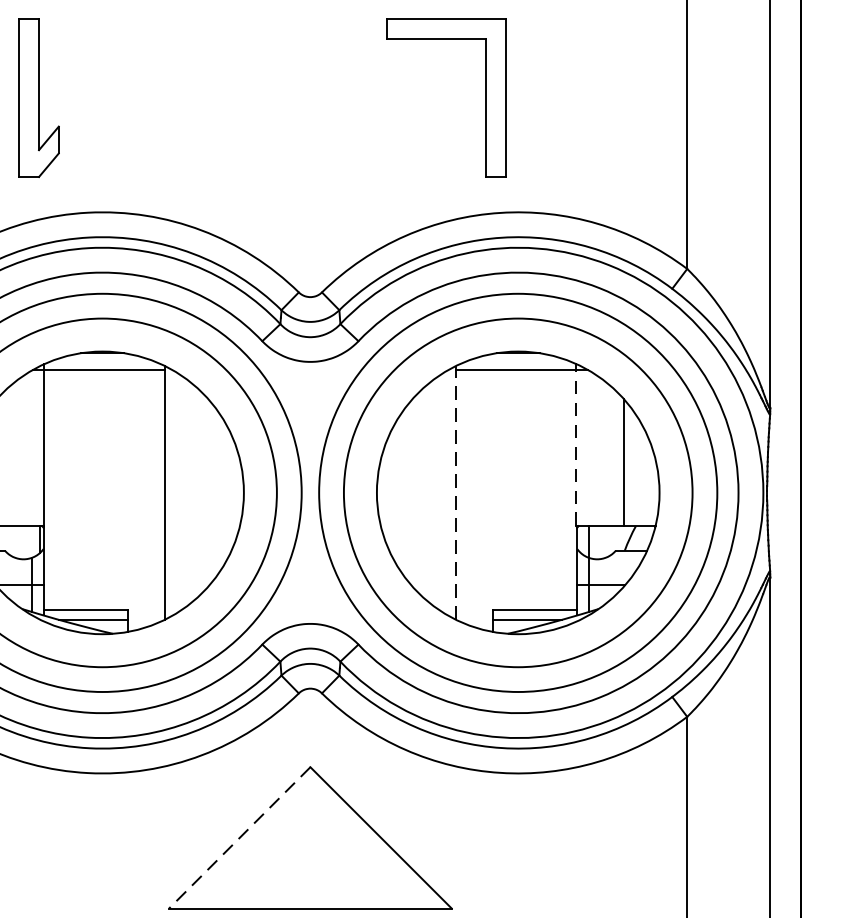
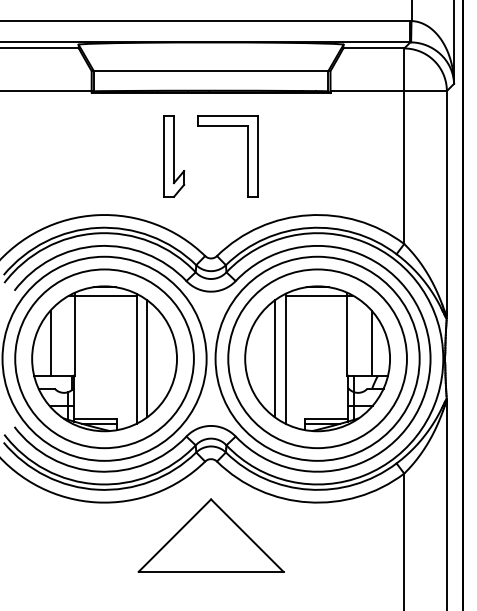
part: (40, 98) -> (174, 156), moved
part: (484, 98) -> (247, 156), moved
line: (576, 447) -> (347, 335), dashed -> solid
line: (186, 492) -> (147, 358), added
line: (436, 492) -> (275, 358), added
line: (455, 492) -> (285, 358), dashed -> solid
line: (239, 839) -> (174, 536), dashed -> solid

